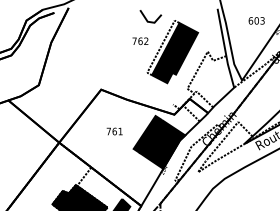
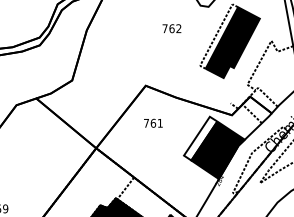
text: (140, 41) -> (172, 28), moved
text: (114, 131) -> (153, 123), moved
fill: (147, 134) -> (200, 138), removed

